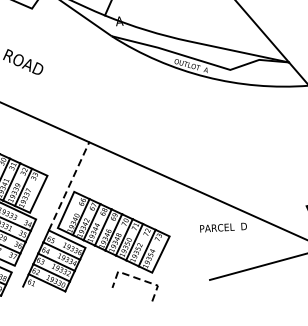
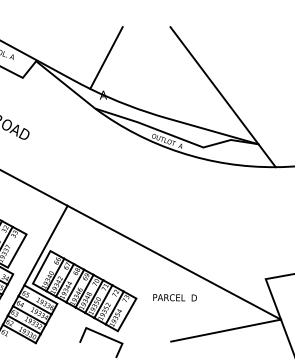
line: (69, 186) -> (46, 245), dashed -> solid
text: (222, 227) -> (174, 297), moved
line: (137, 278) -> (103, 335), dashed -> solid

